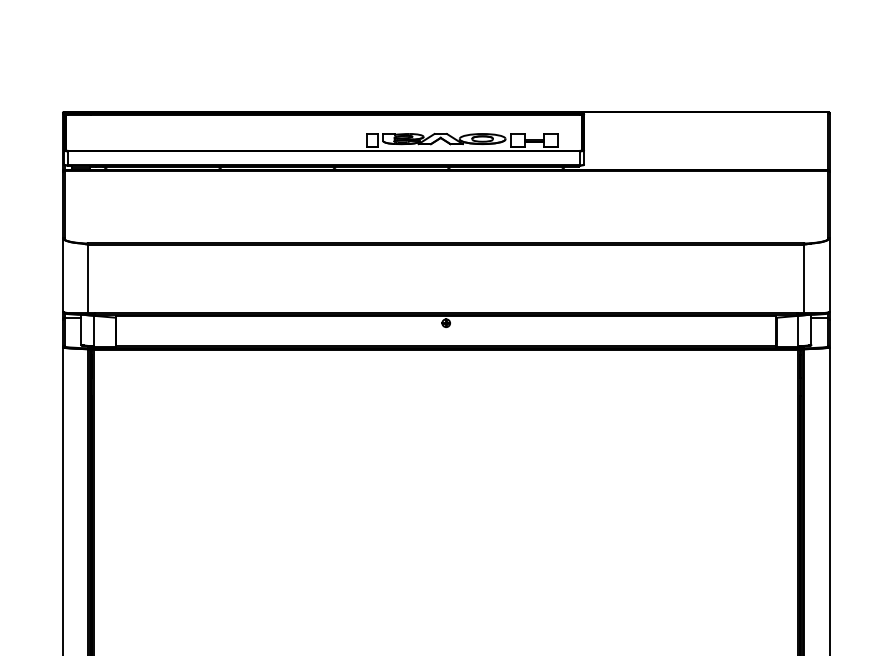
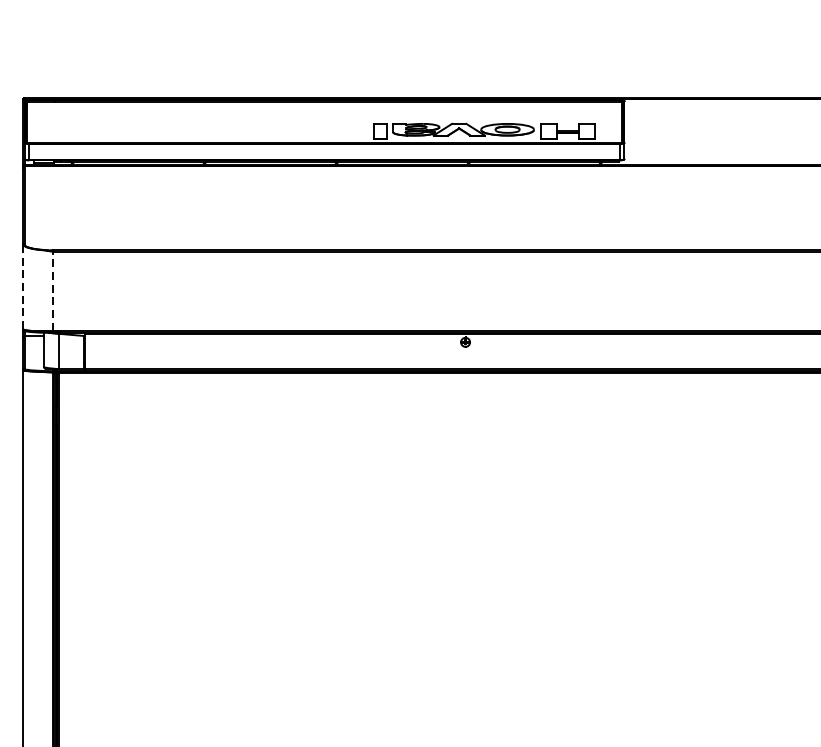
line: (62, 275) -> (22, 287), solid -> dashed
line: (88, 278) -> (52, 290), solid -> dashed

